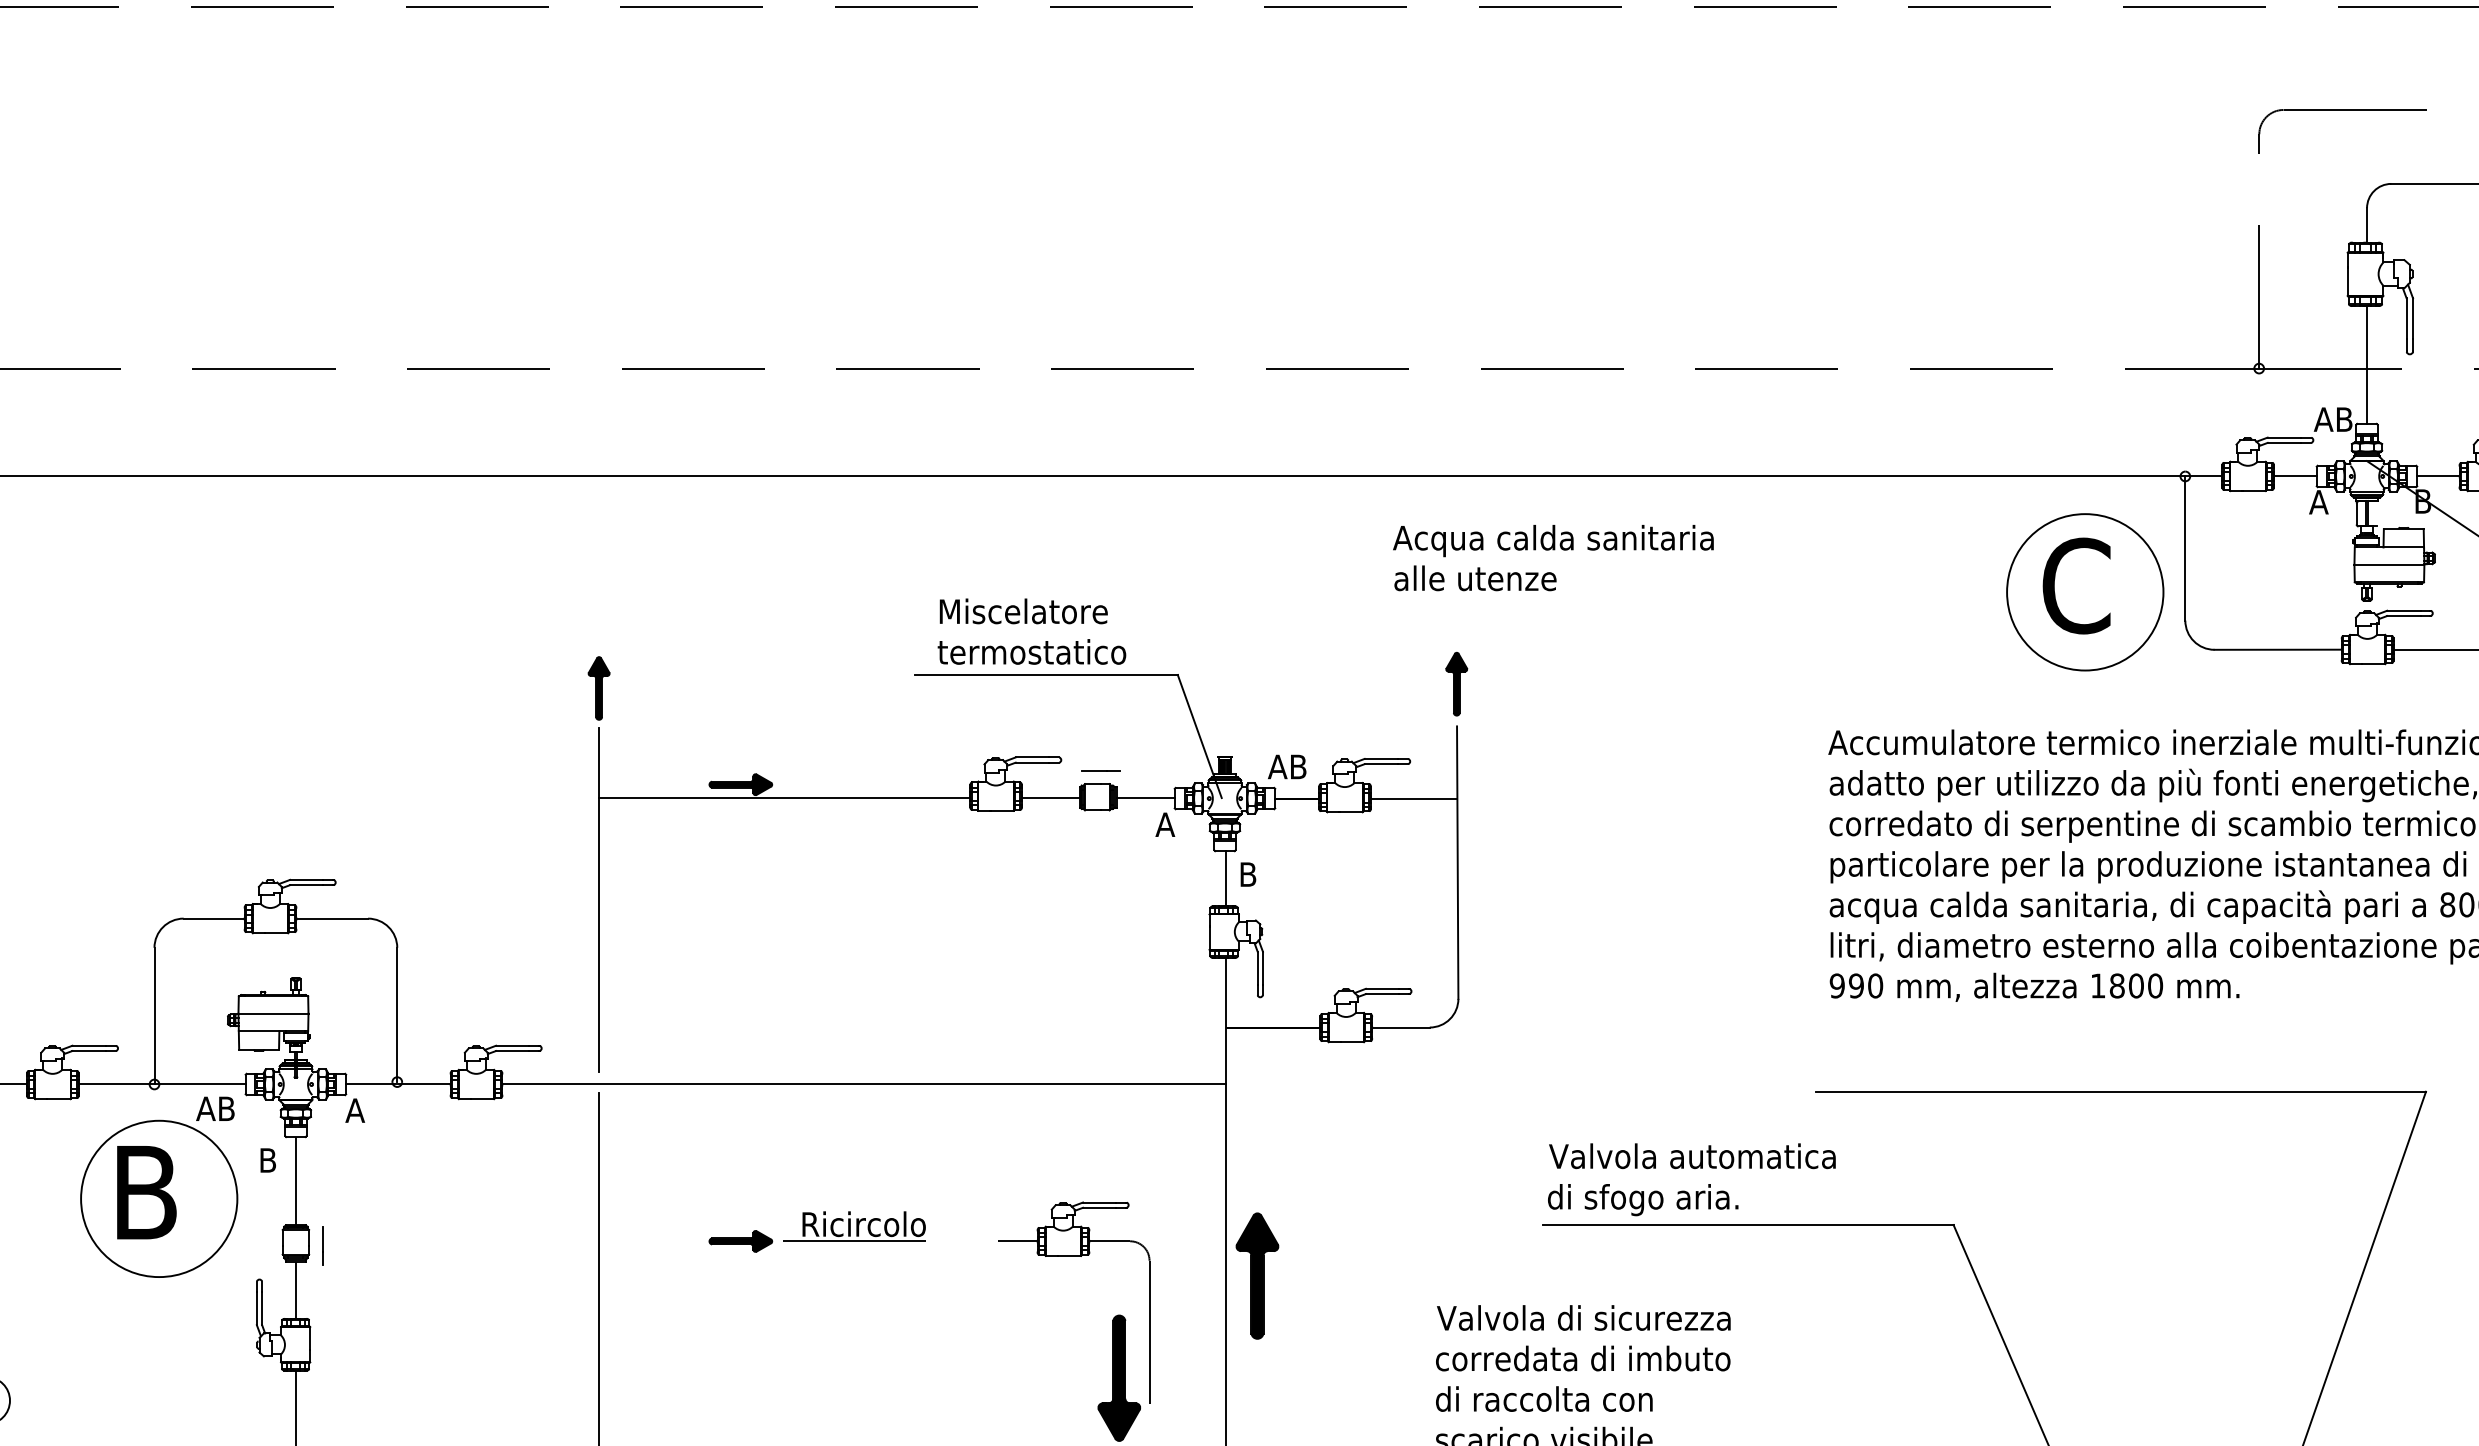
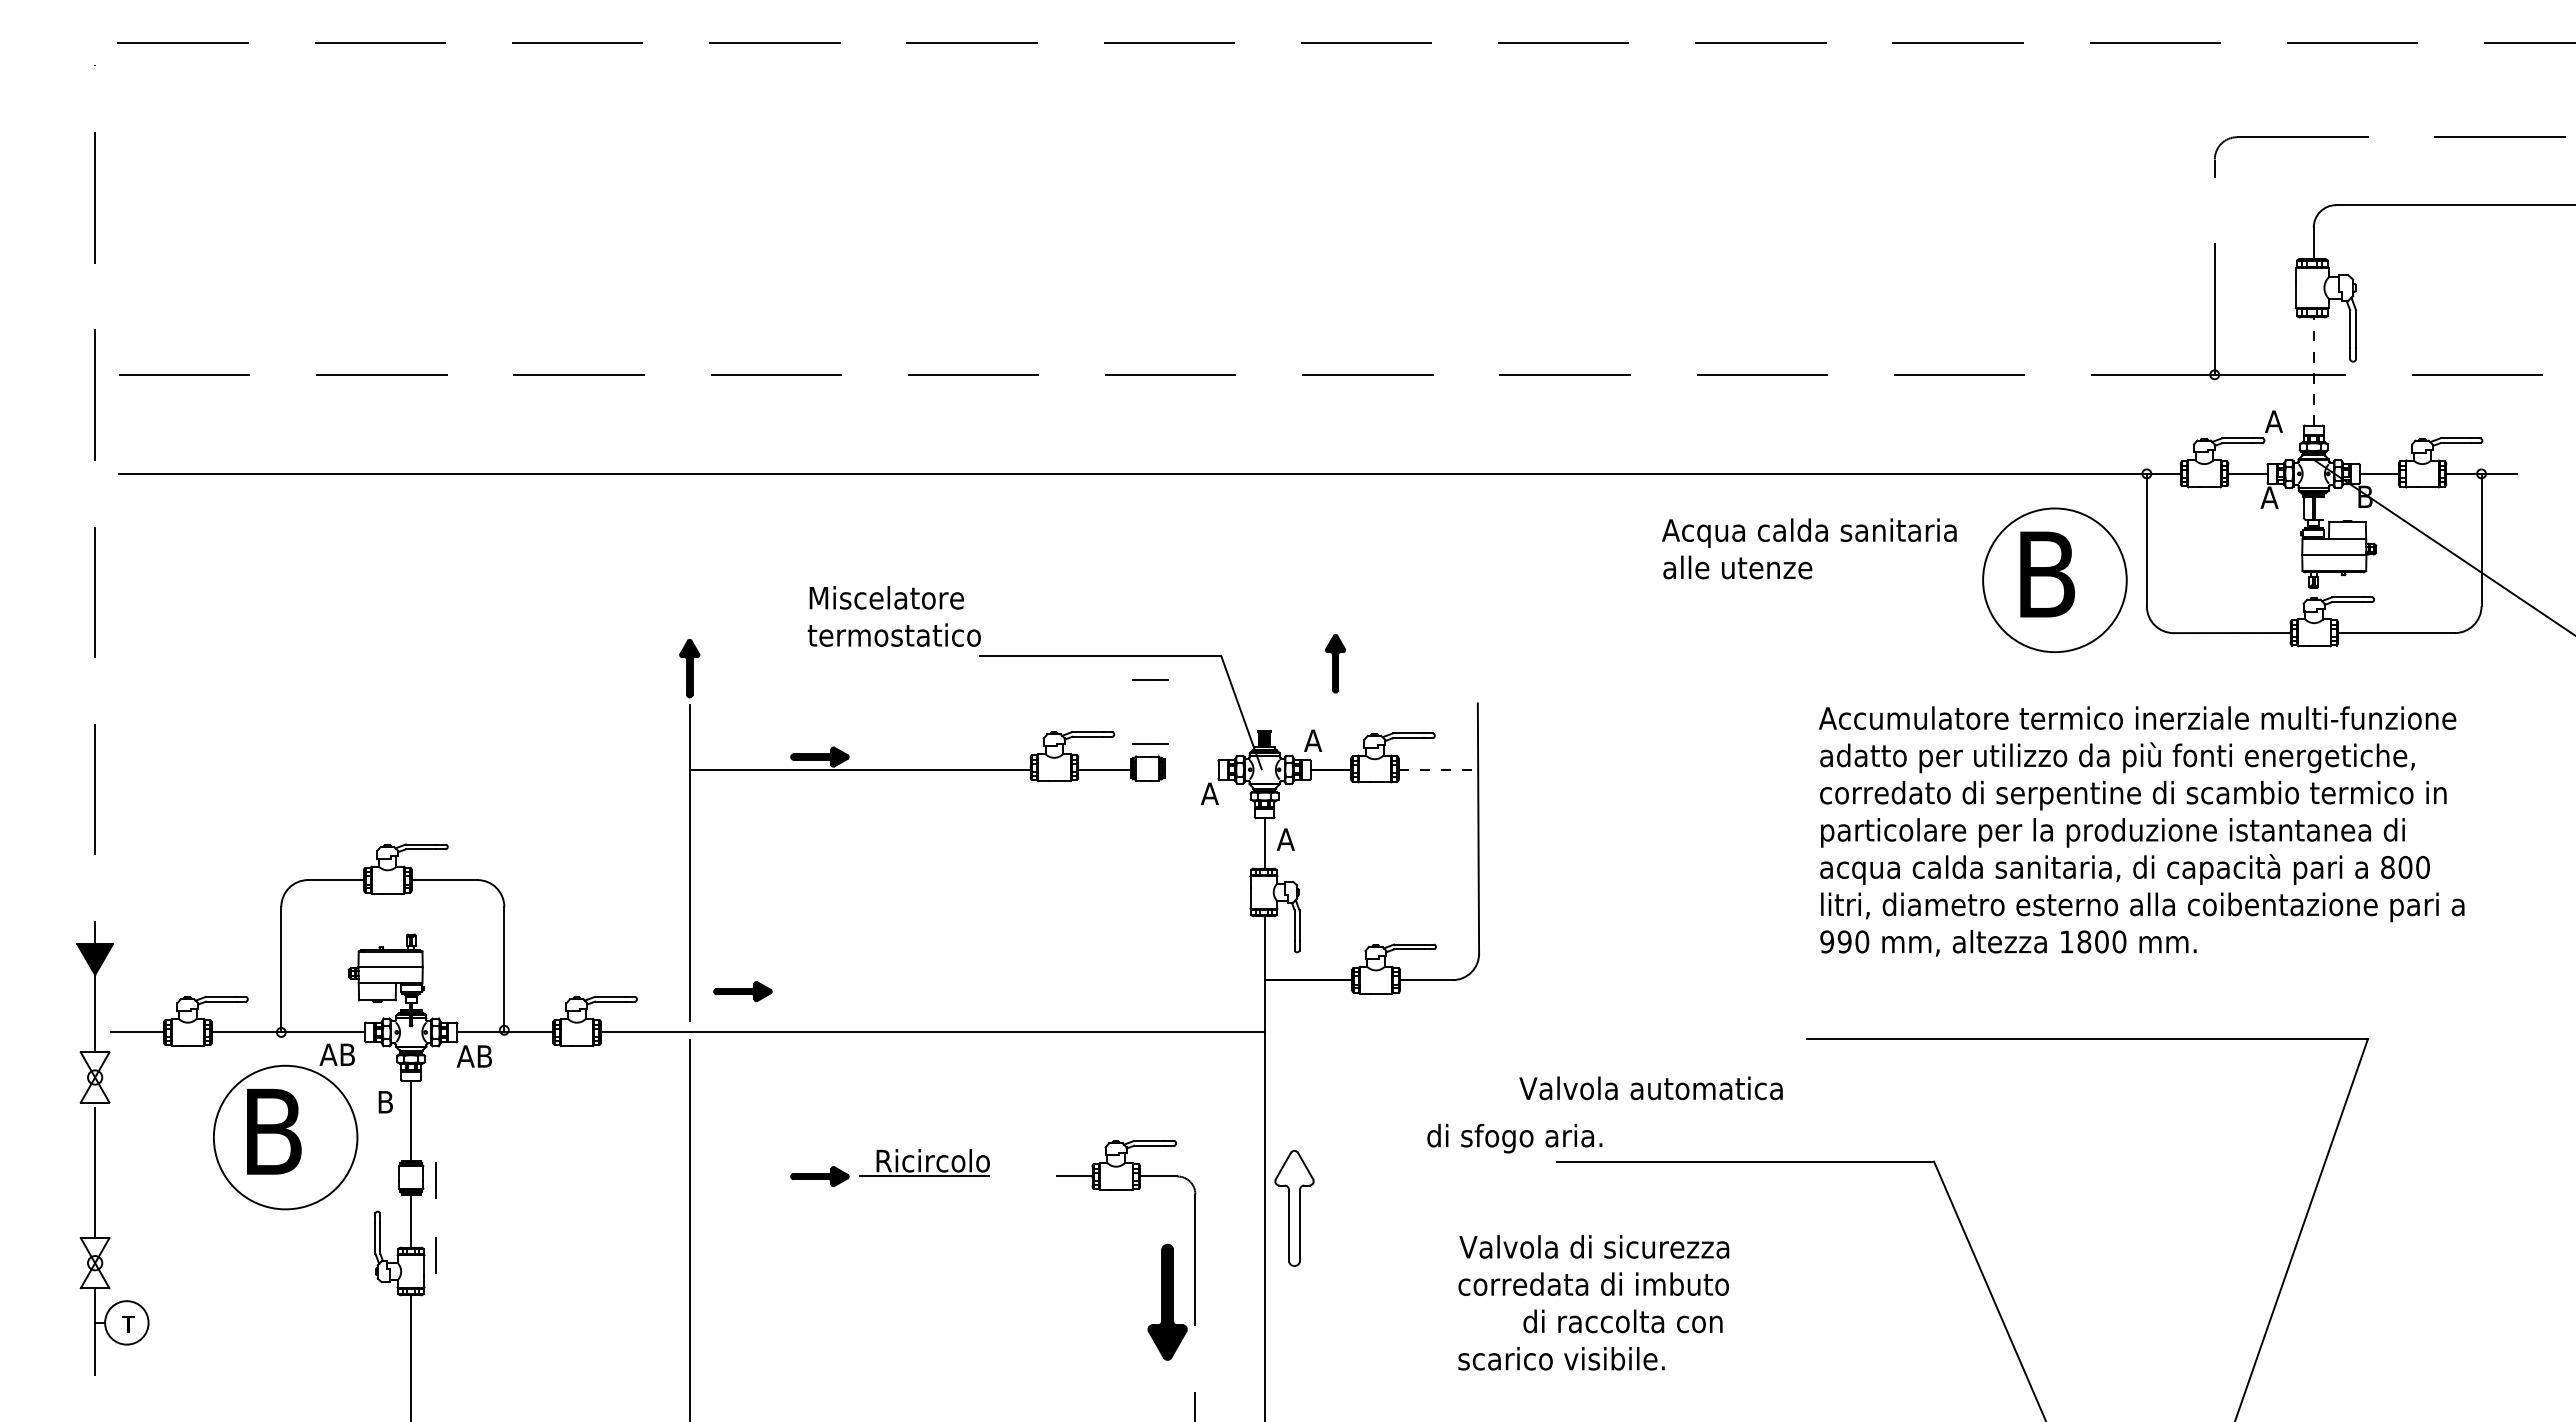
line: (2366, 364) -> (2313, 371), solid -> dashed
text: (2344, 419) -> (2293, 421), AB -> A
text: (1553, 557) -> (1809, 548), moved
text: (2077, 585) -> (2047, 574), C -> B
text: (1031, 631) -> (893, 616), moved
part: (1456, 683) -> (1335, 663), moved
line: (1100, 700) -> (1150, 679), added
text: (1298, 766) -> (1332, 740), AB -> A
line: (1145, 798) -> (1191, 769), removed
line: (1414, 798) -> (1438, 769), solid -> dashed
text: (1247, 874) -> (1285, 839), B -> A
part: (656, 1039) -> (742, 991), added
text: (375, 1110) -> (484, 1056), A -> AB
text: (1691, 1156) -> (1650, 1088), moved
text: (1642, 1199) -> (1514, 1138), moved
fill: (1257, 1276) -> (1294, 1208), removed
line: (322, 1327) -> (435, 1255), added
text: (1543, 1399) -> (1622, 1321), moved

